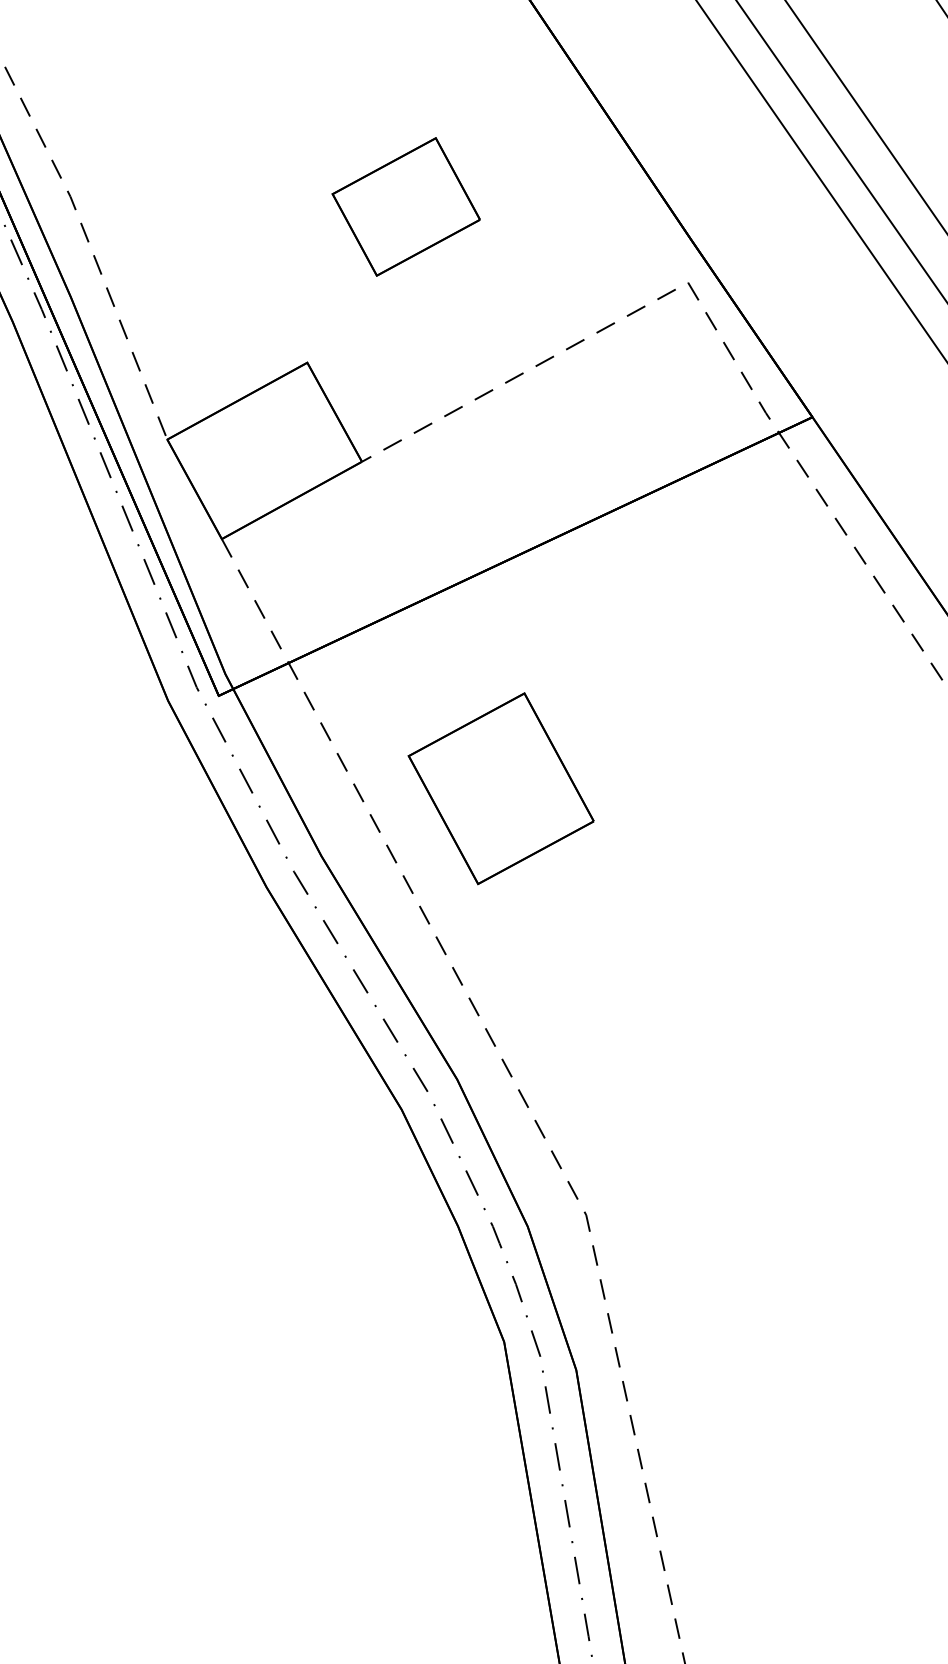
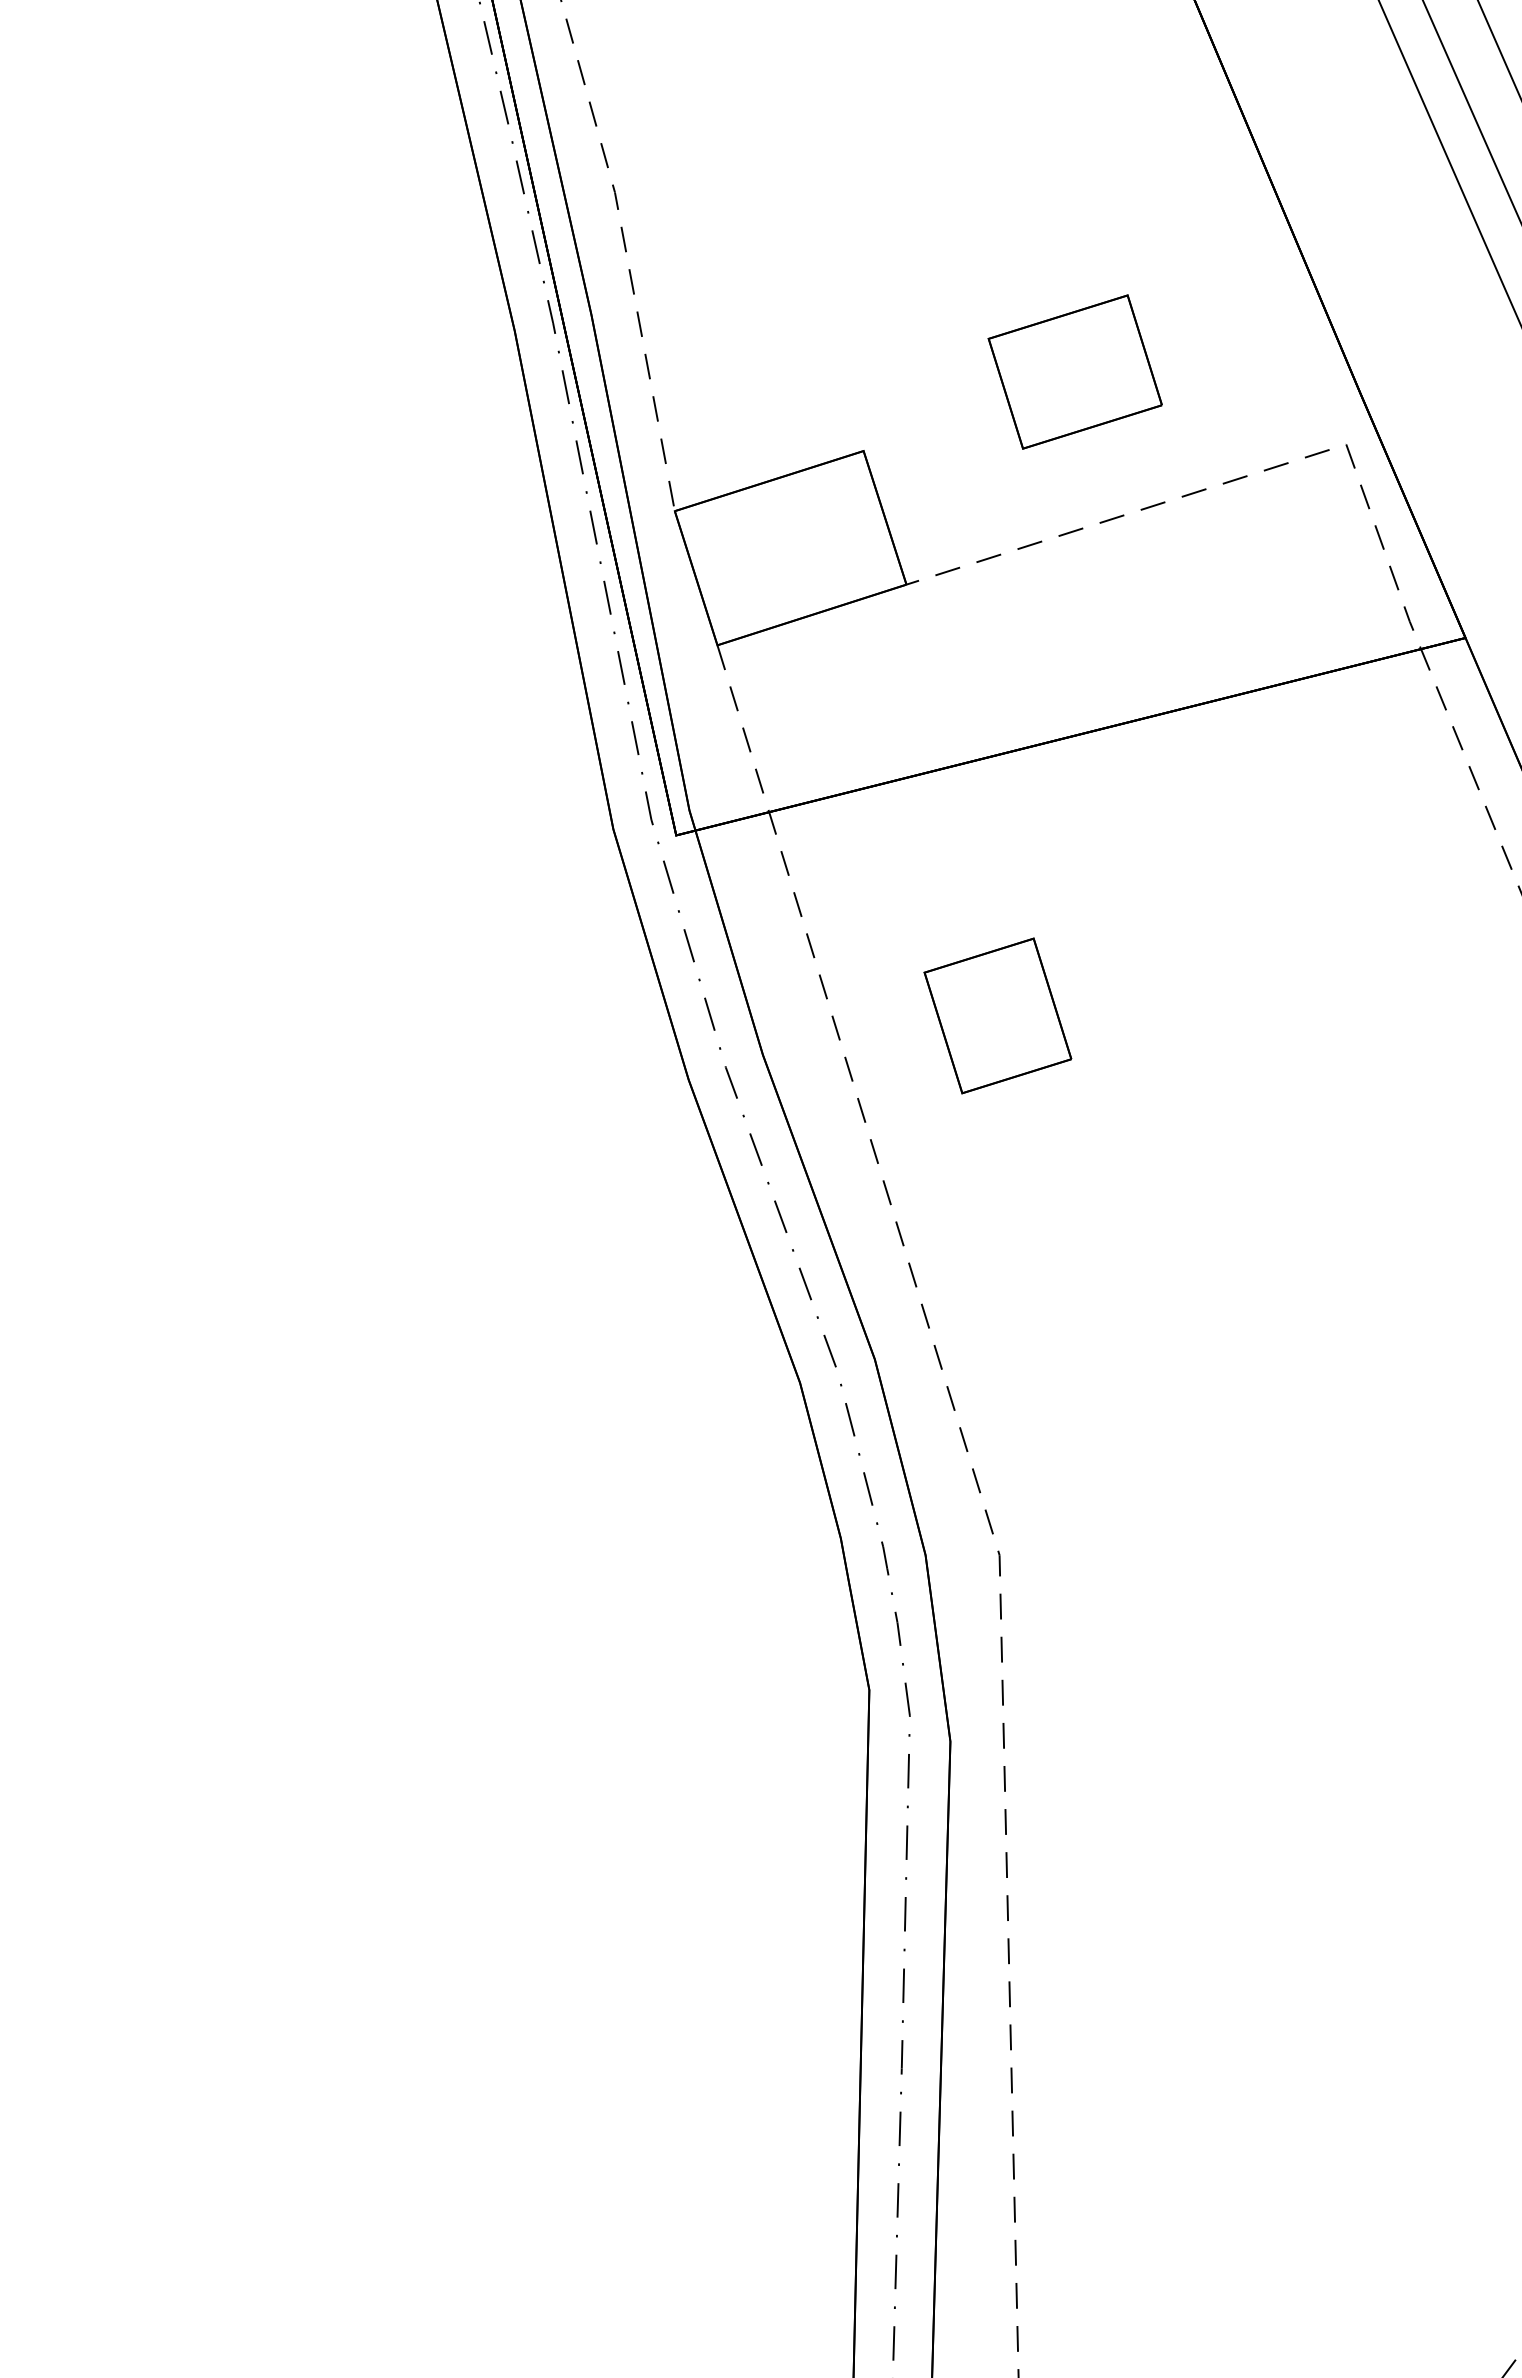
part: (405, 206) -> (1074, 371), moved
part: (500, 788) -> (997, 1015), size x0.7

